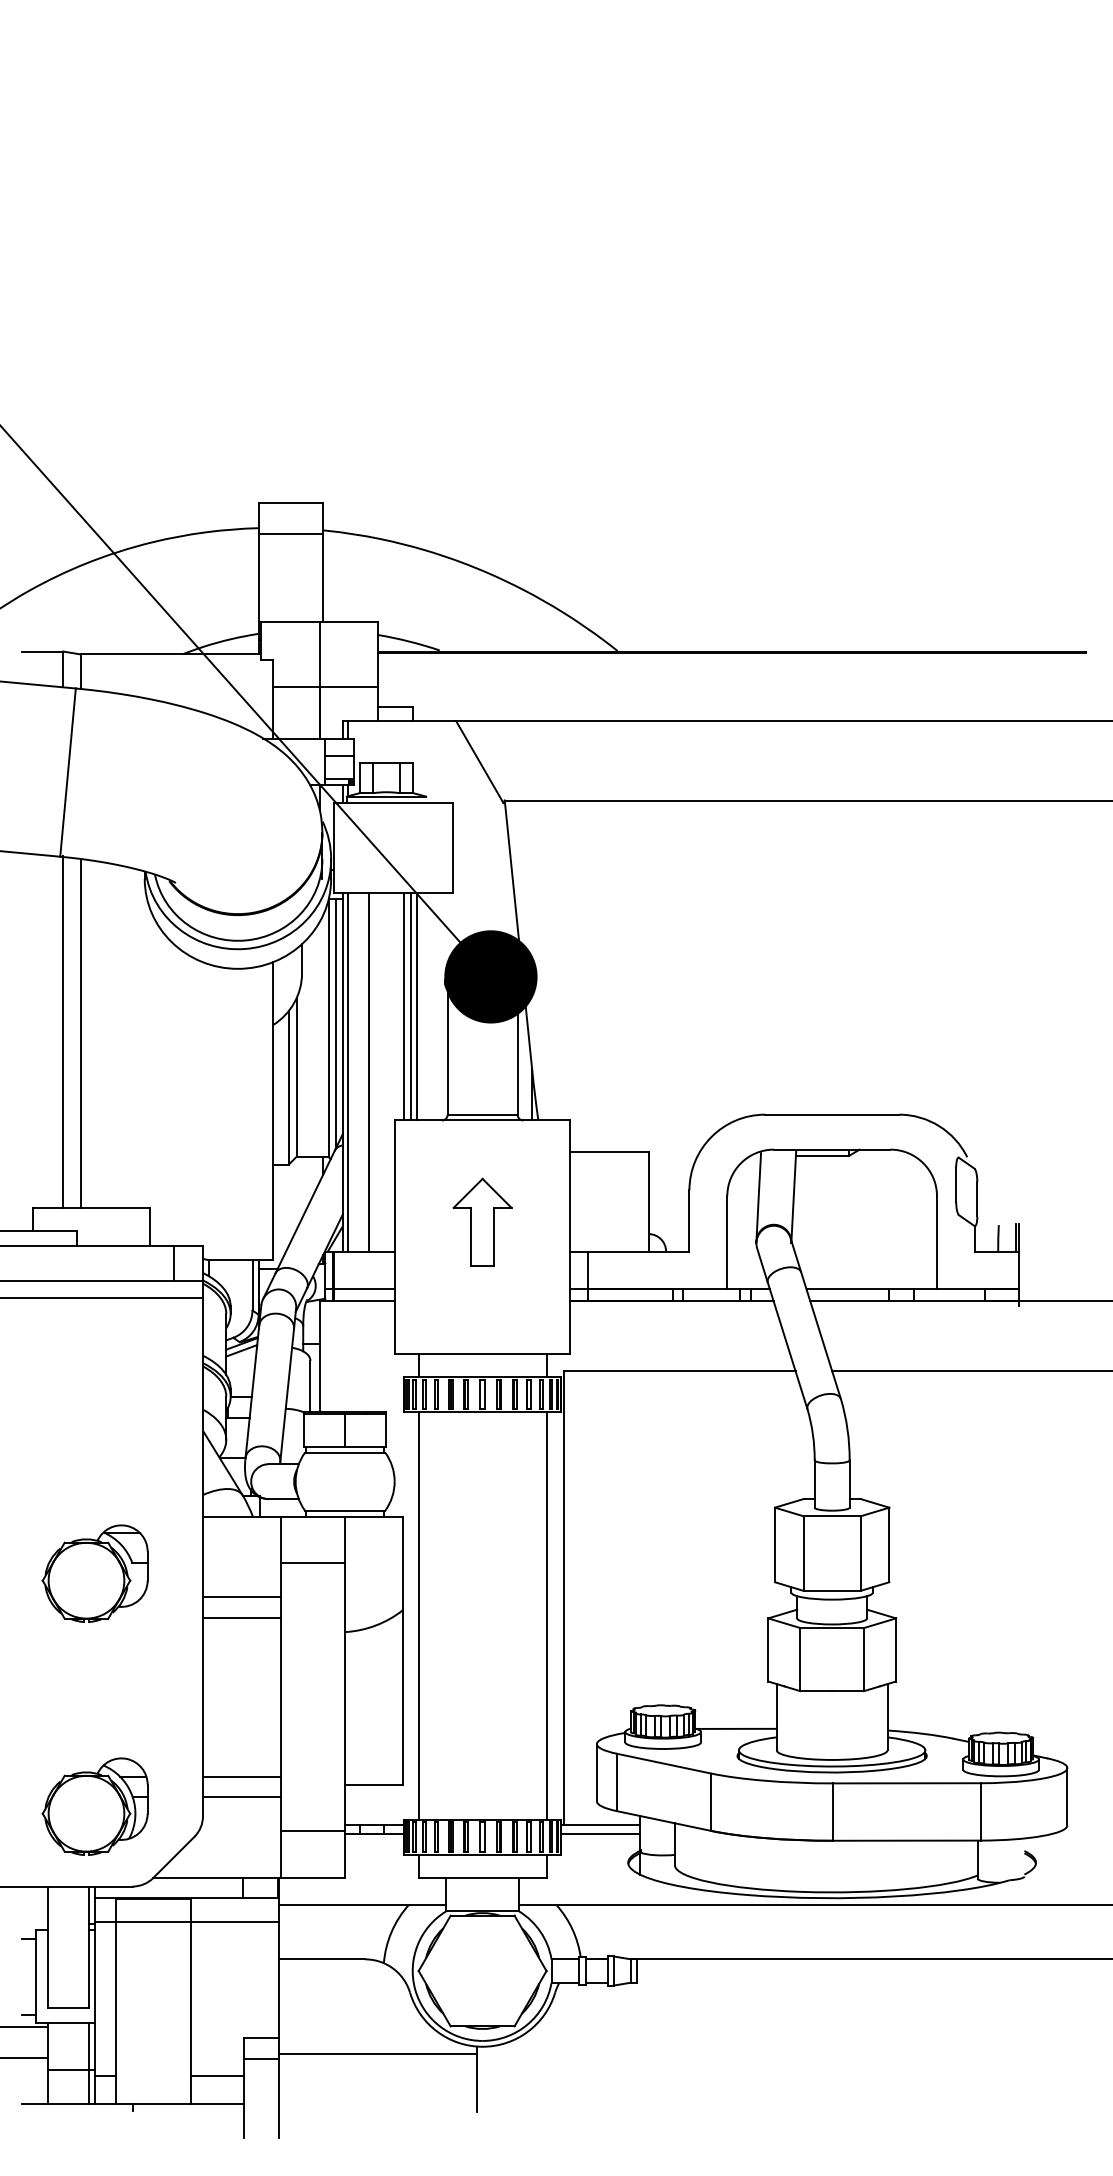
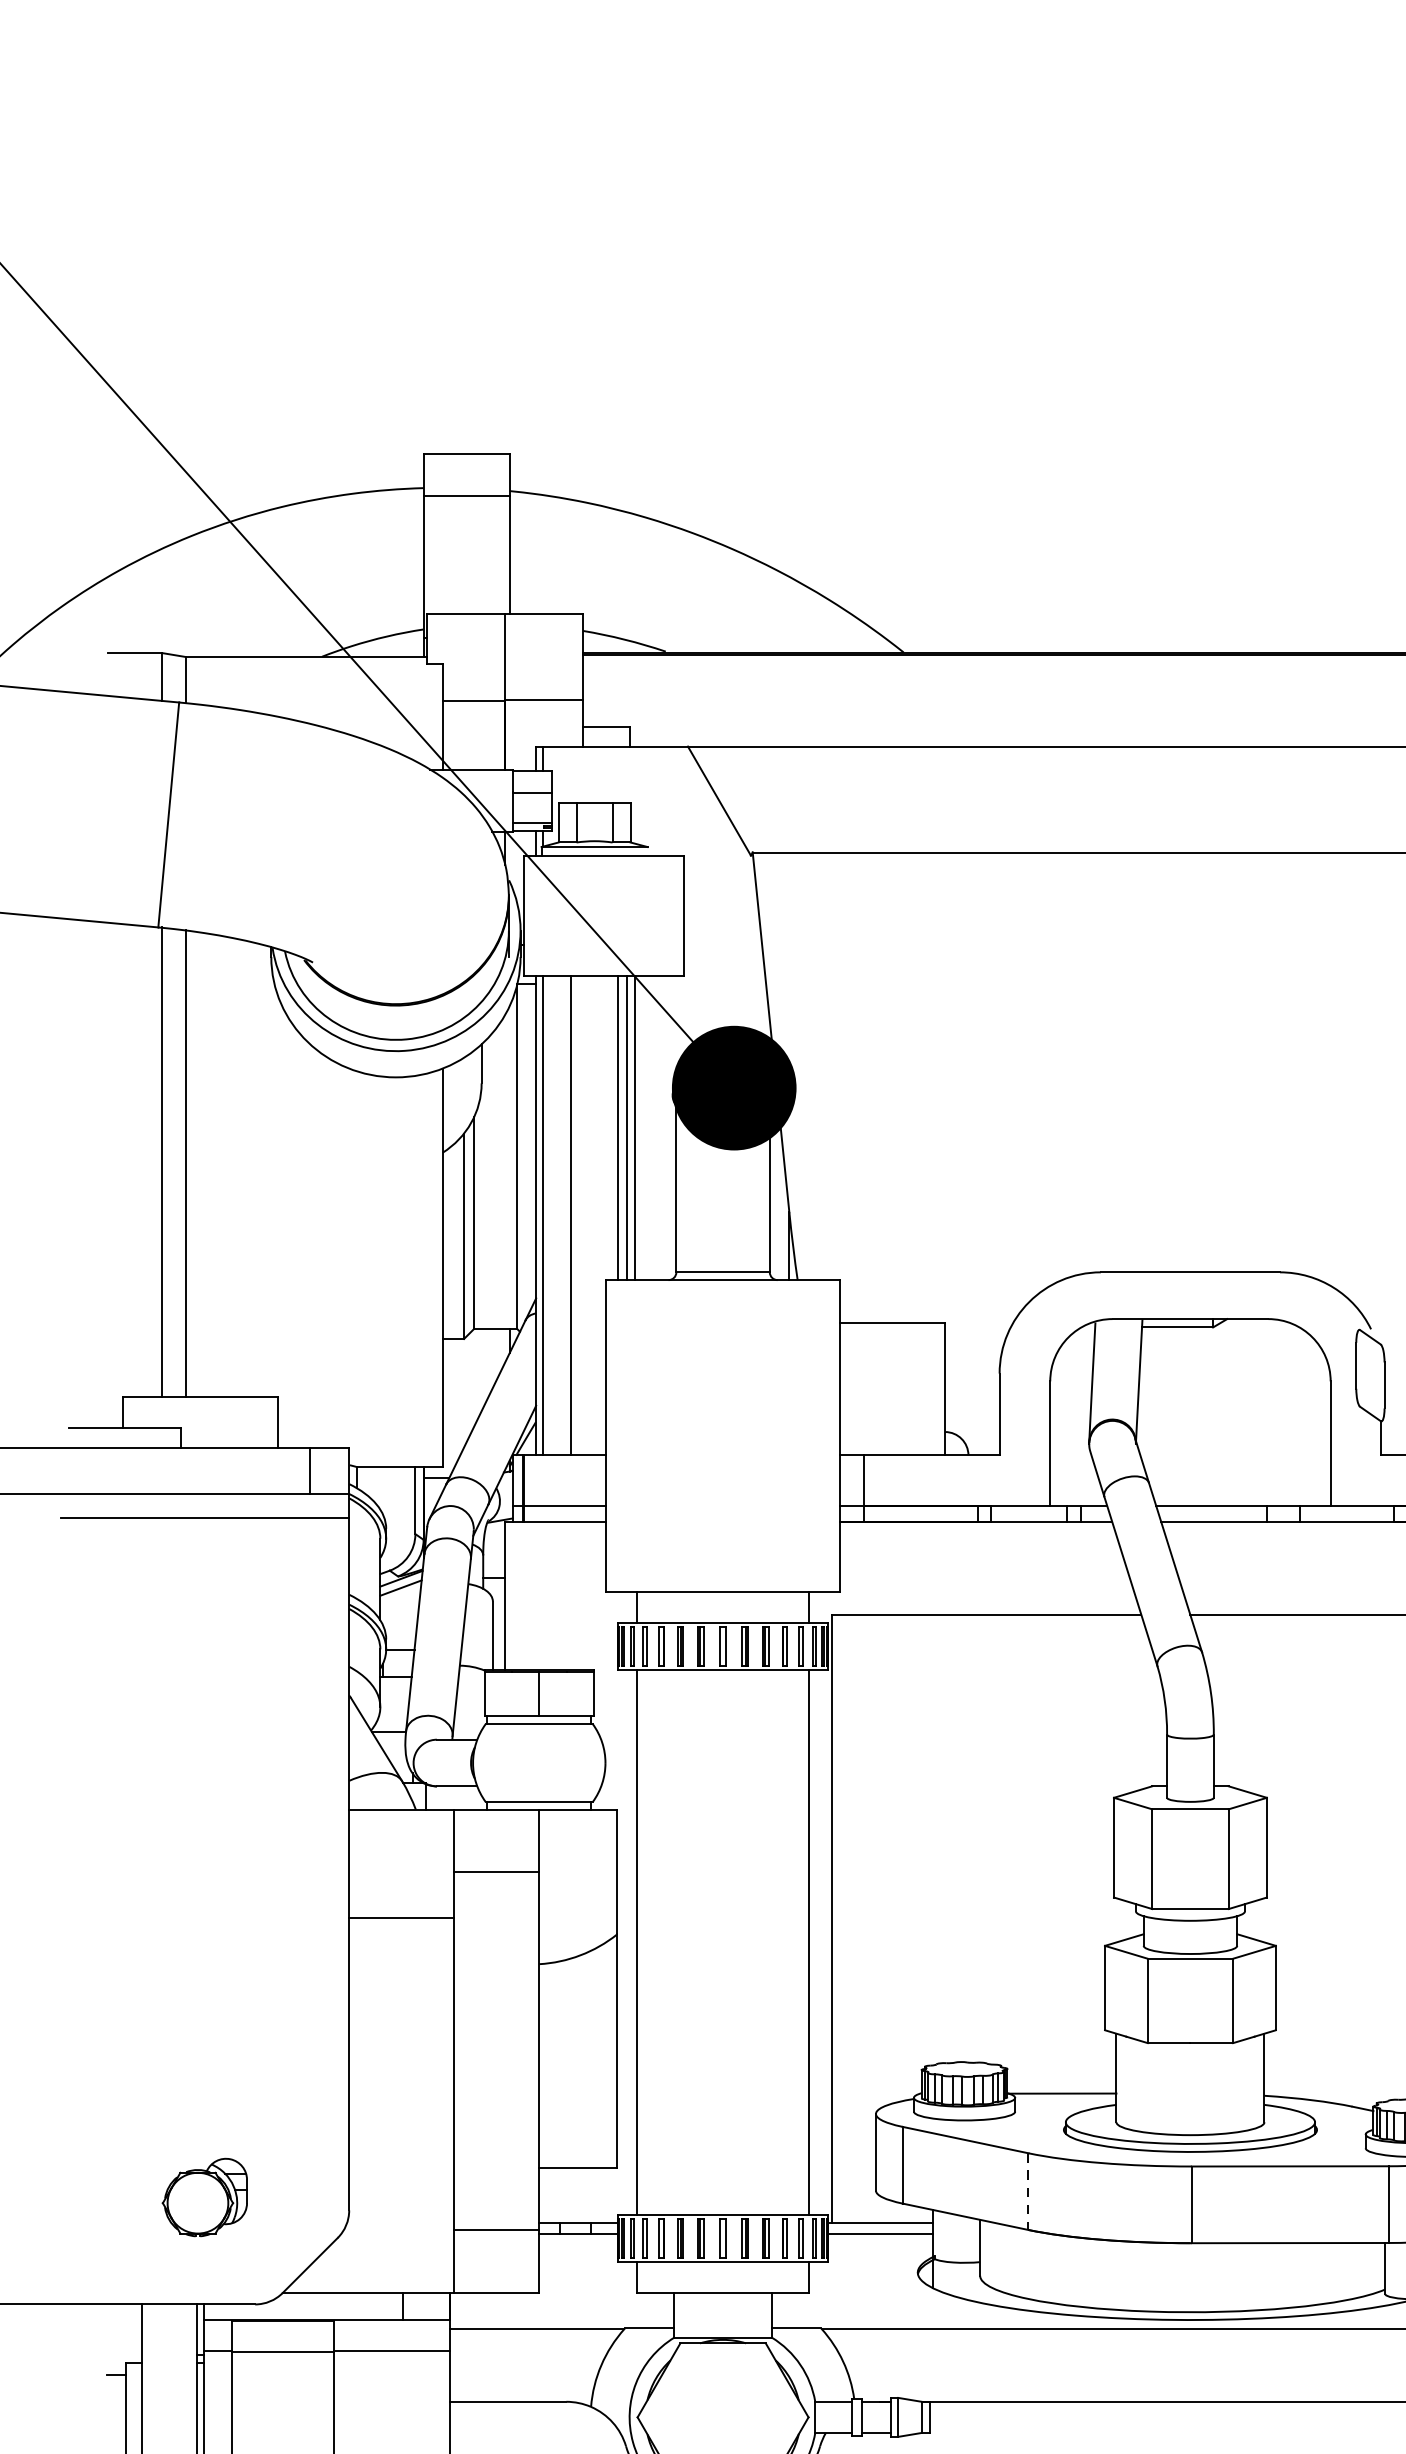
line: (336, 1023) -> (527, 1150), removed
part: (482, 1221) -> (722, 1415), removed
part: (94, 1573) -> (204, 1885), removed
line: (242, 1617) -> (402, 1944), removed
line: (242, 1776) -> (402, 2157), removed
line: (242, 1797) -> (402, 2185), removed
line: (711, 1802) -> (1029, 2192), solid -> dashed
part: (94, 1806) -> (204, 2197), size x0.6

